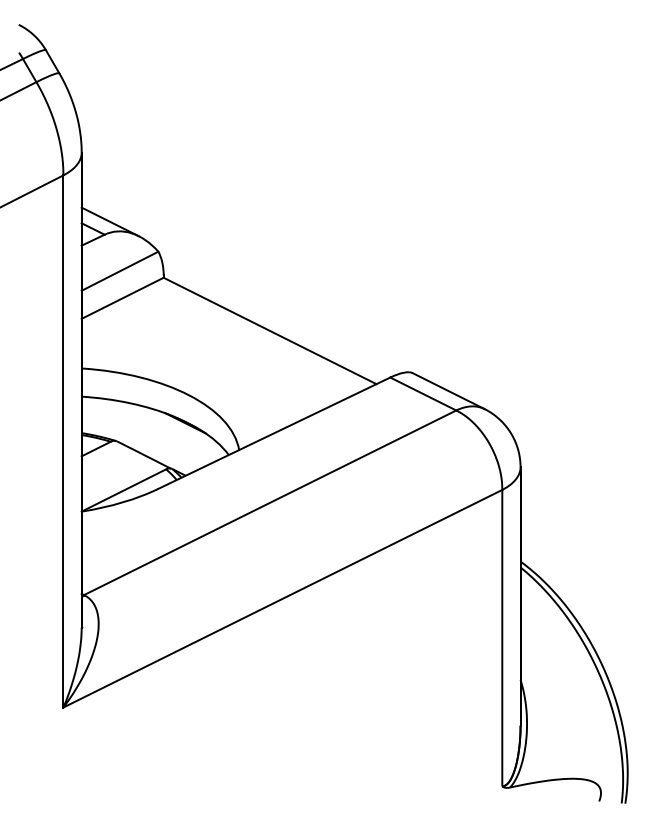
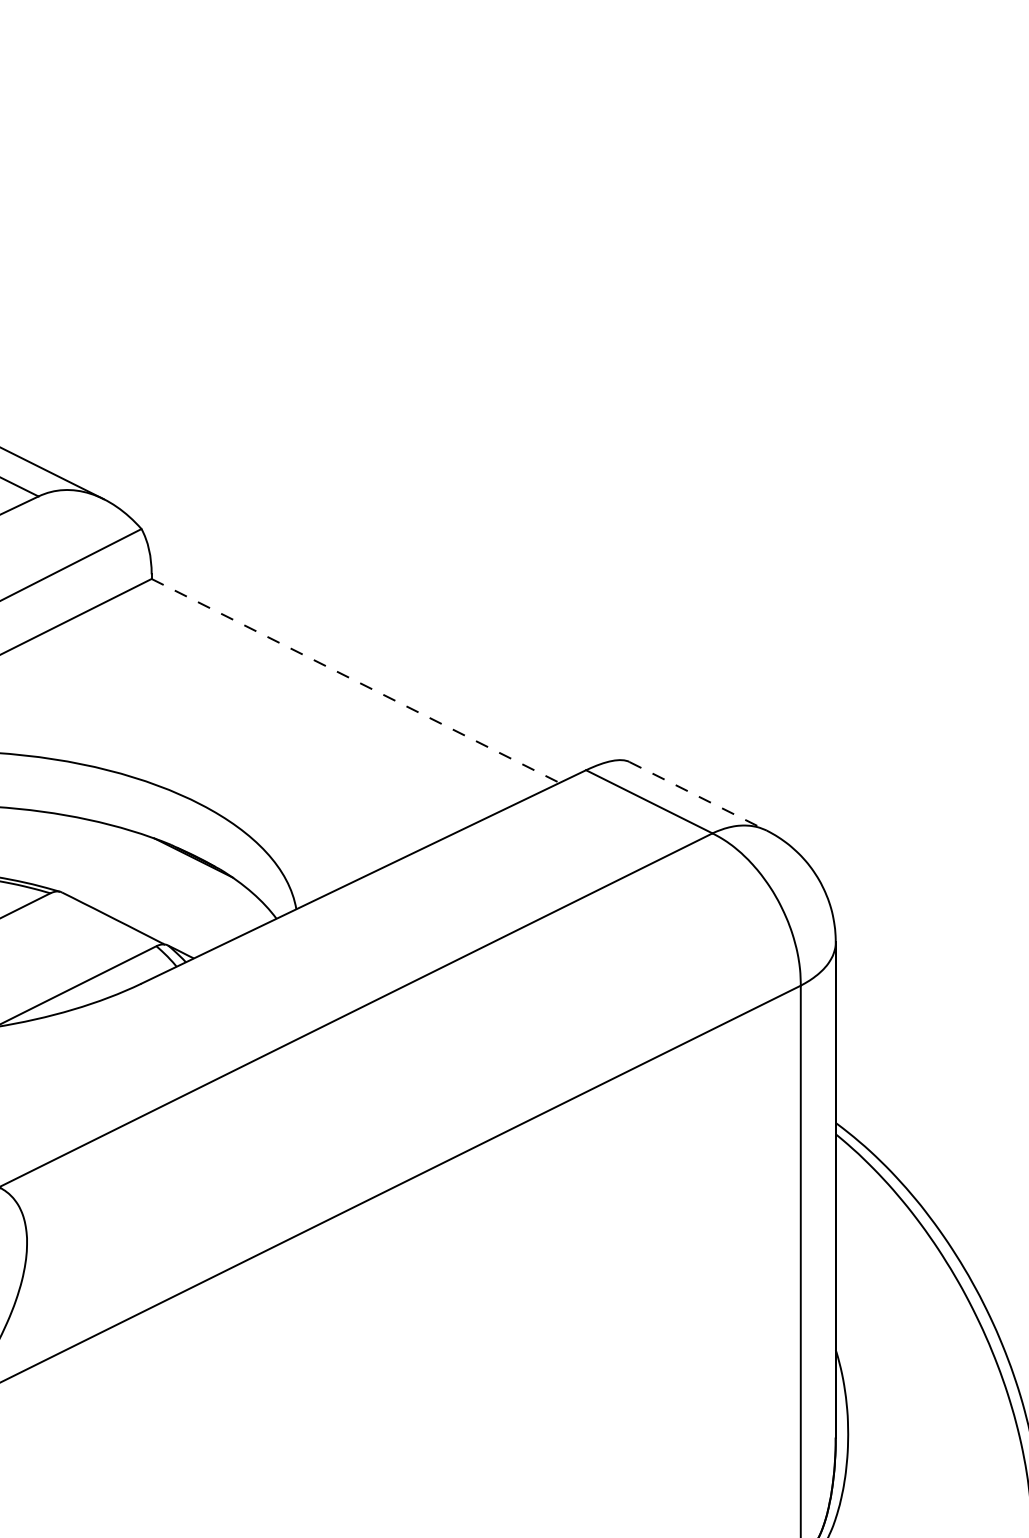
line: (270, 330) -> (356, 680), solid -> dashed
line: (449, 391) -> (699, 796), solid -> dashed

